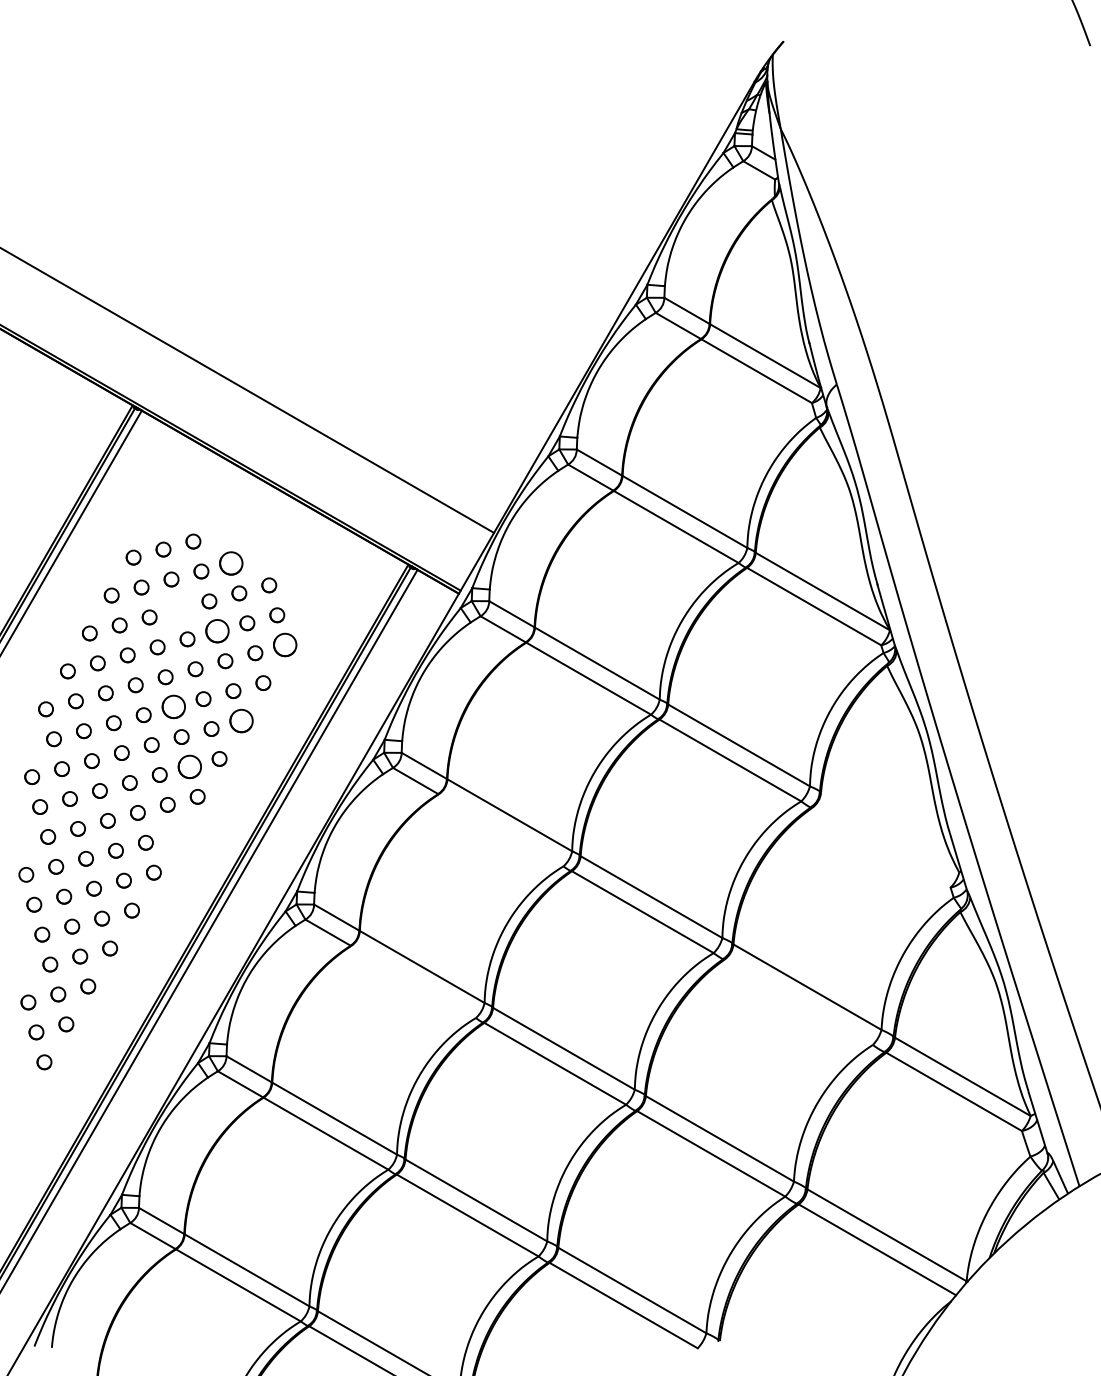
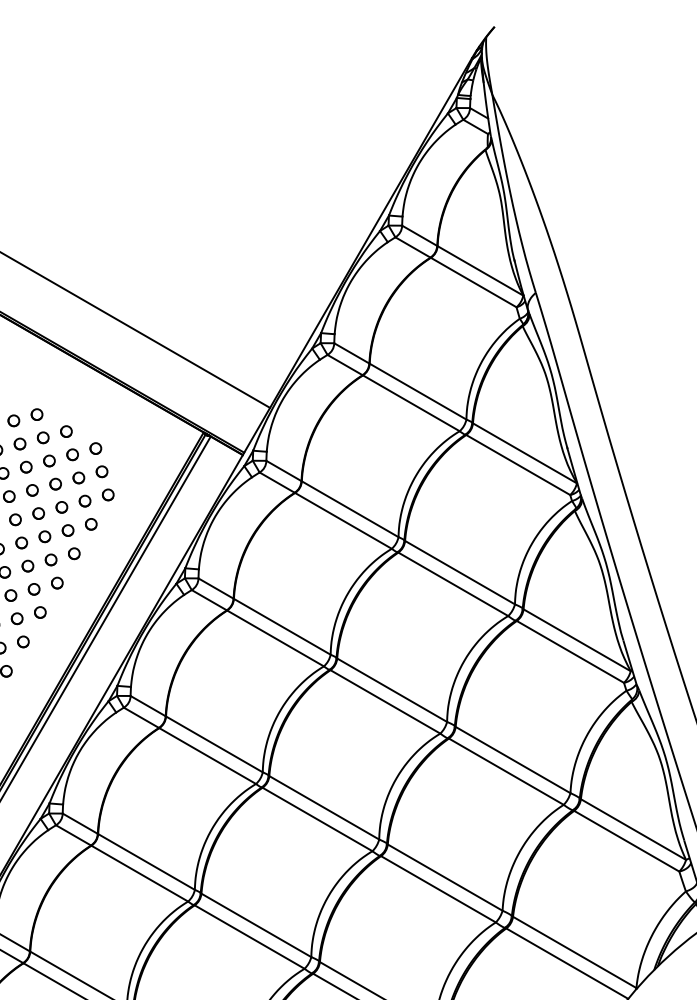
circle: (231, 563) -> (66, 431), size x0.62
circle: (179, 609) -> (26, 467), added
circle: (217, 631) -> (55, 484), size x0.62
circle: (285, 645) -> (108, 495), size x0.62
circle: (173, 707) -> (21, 543), size x0.62
circle: (241, 720) -> (74, 553), size x0.62
circle: (189, 766) -> (34, 588), size x0.62
line: (500, 830) -> (275, 638), added
line: (890, 832) -> (577, 640), added
circle: (175, 834) -> (23, 641), added
line: (881, 847) -> (570, 651), added
line: (413, 982) -> (207, 756), added
line: (798, 1001) -> (506, 771), added

